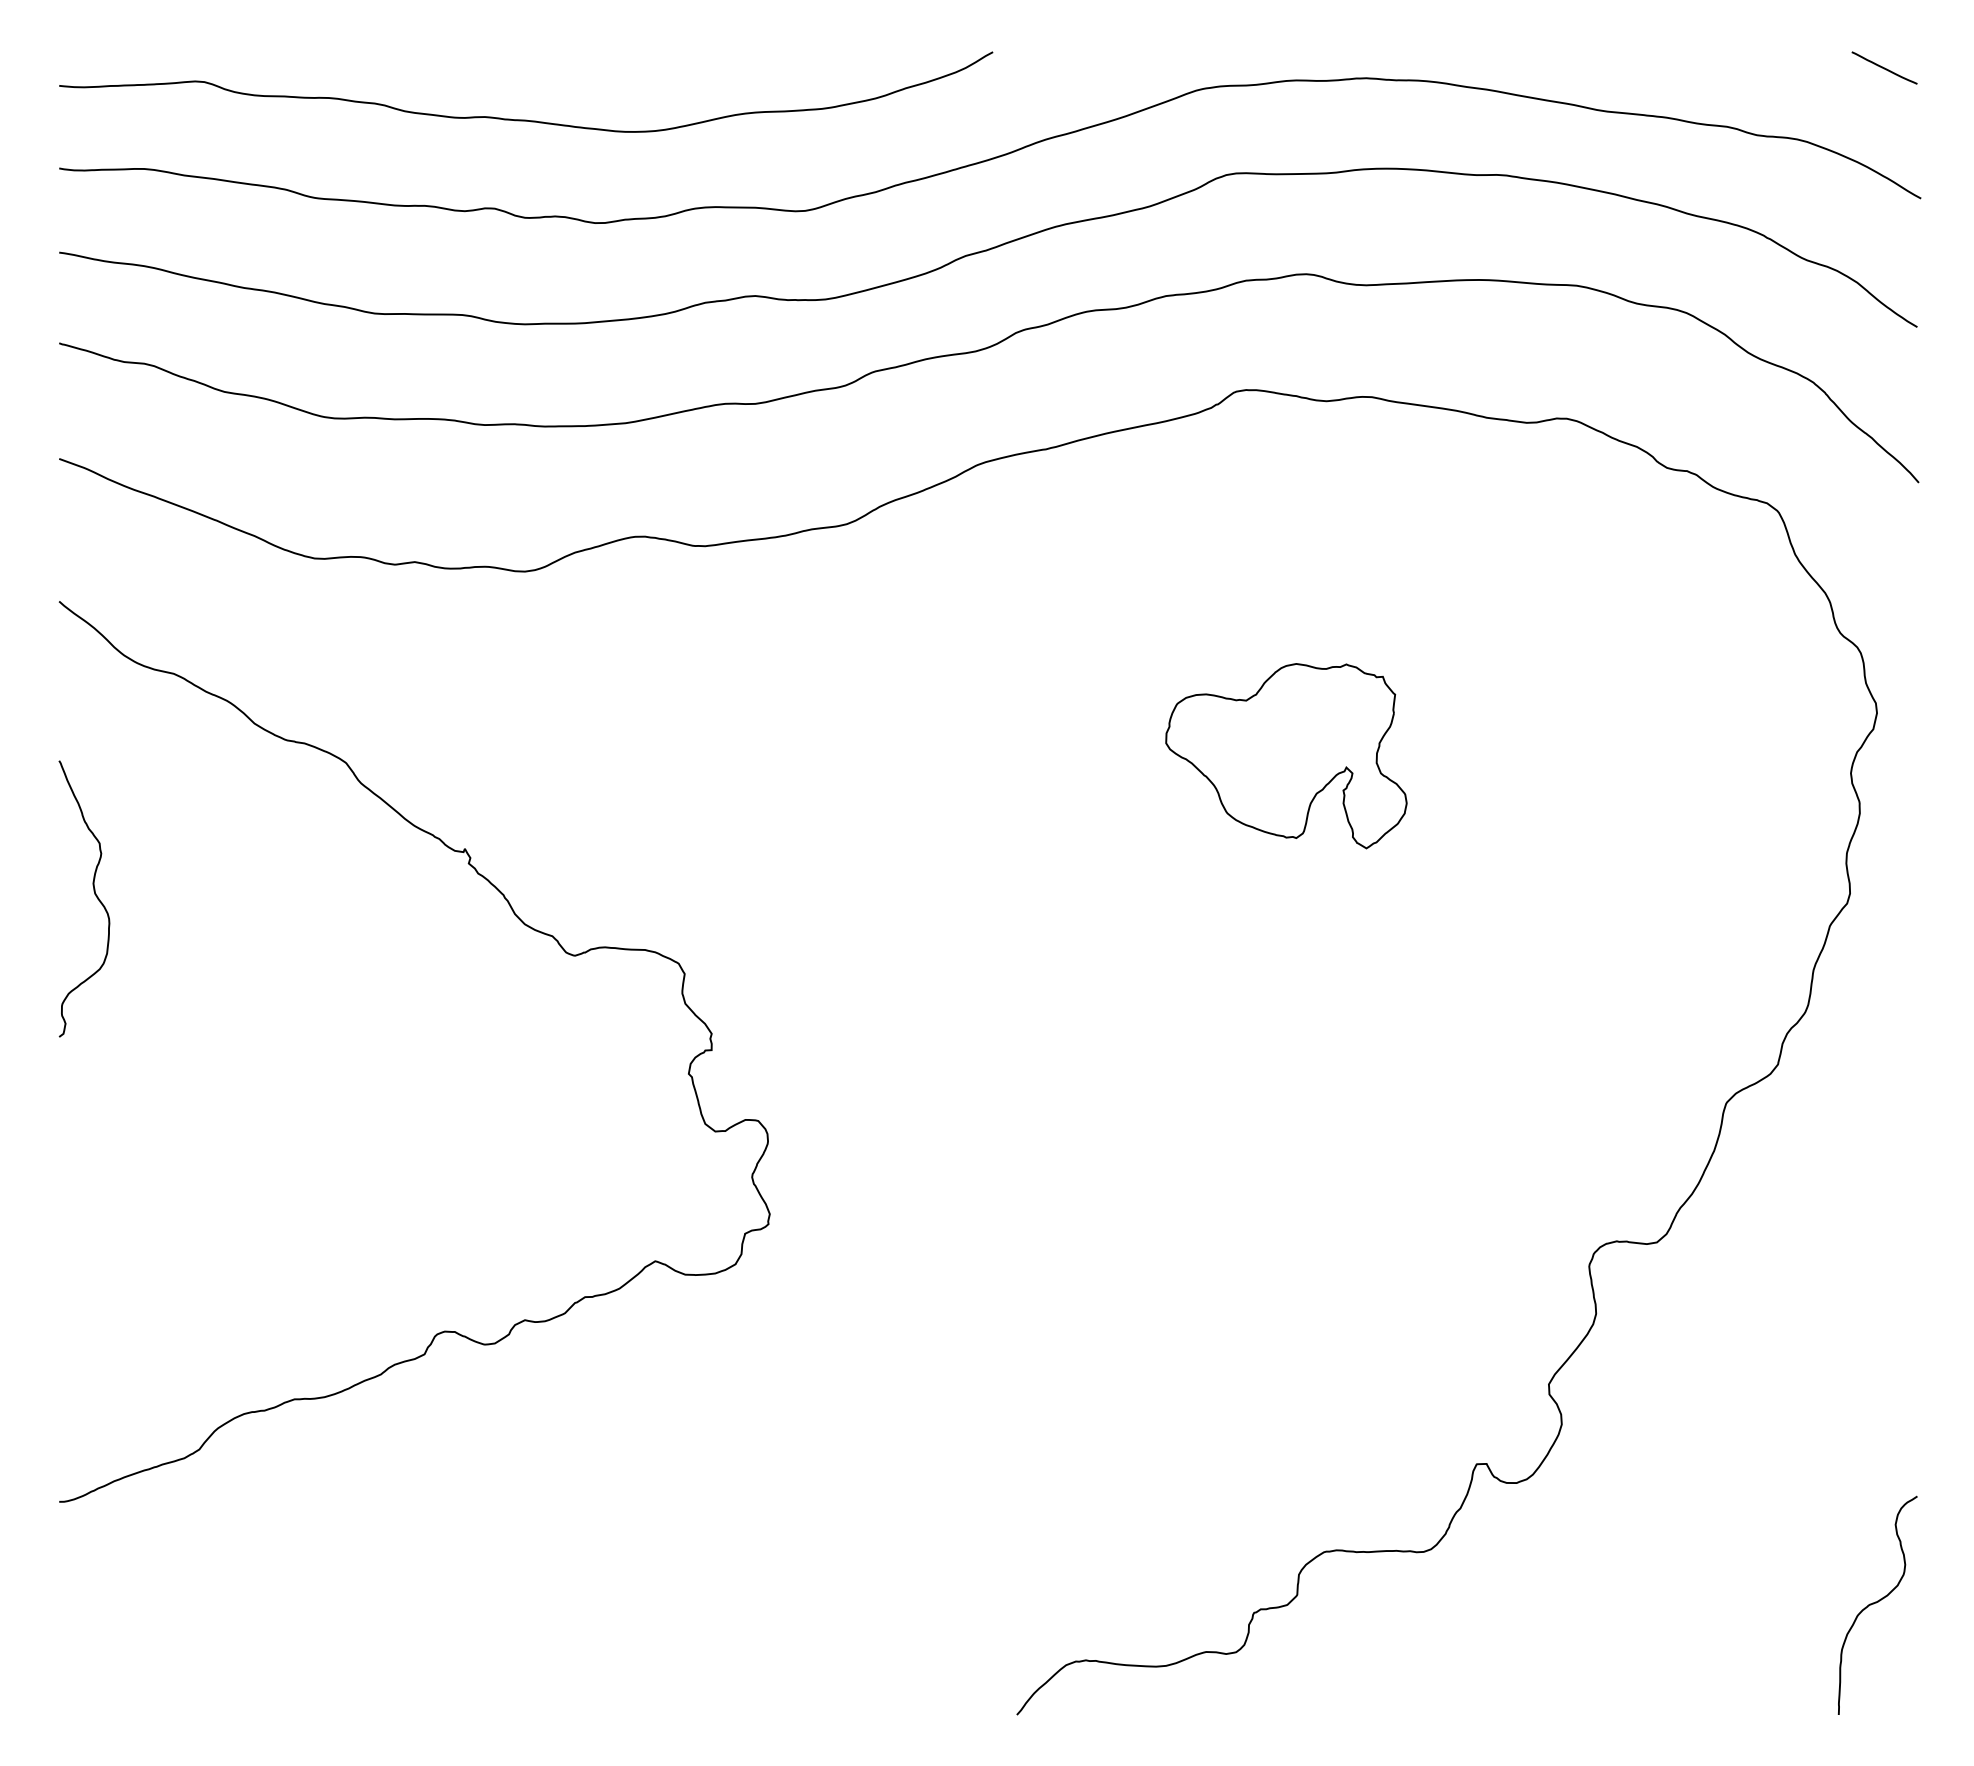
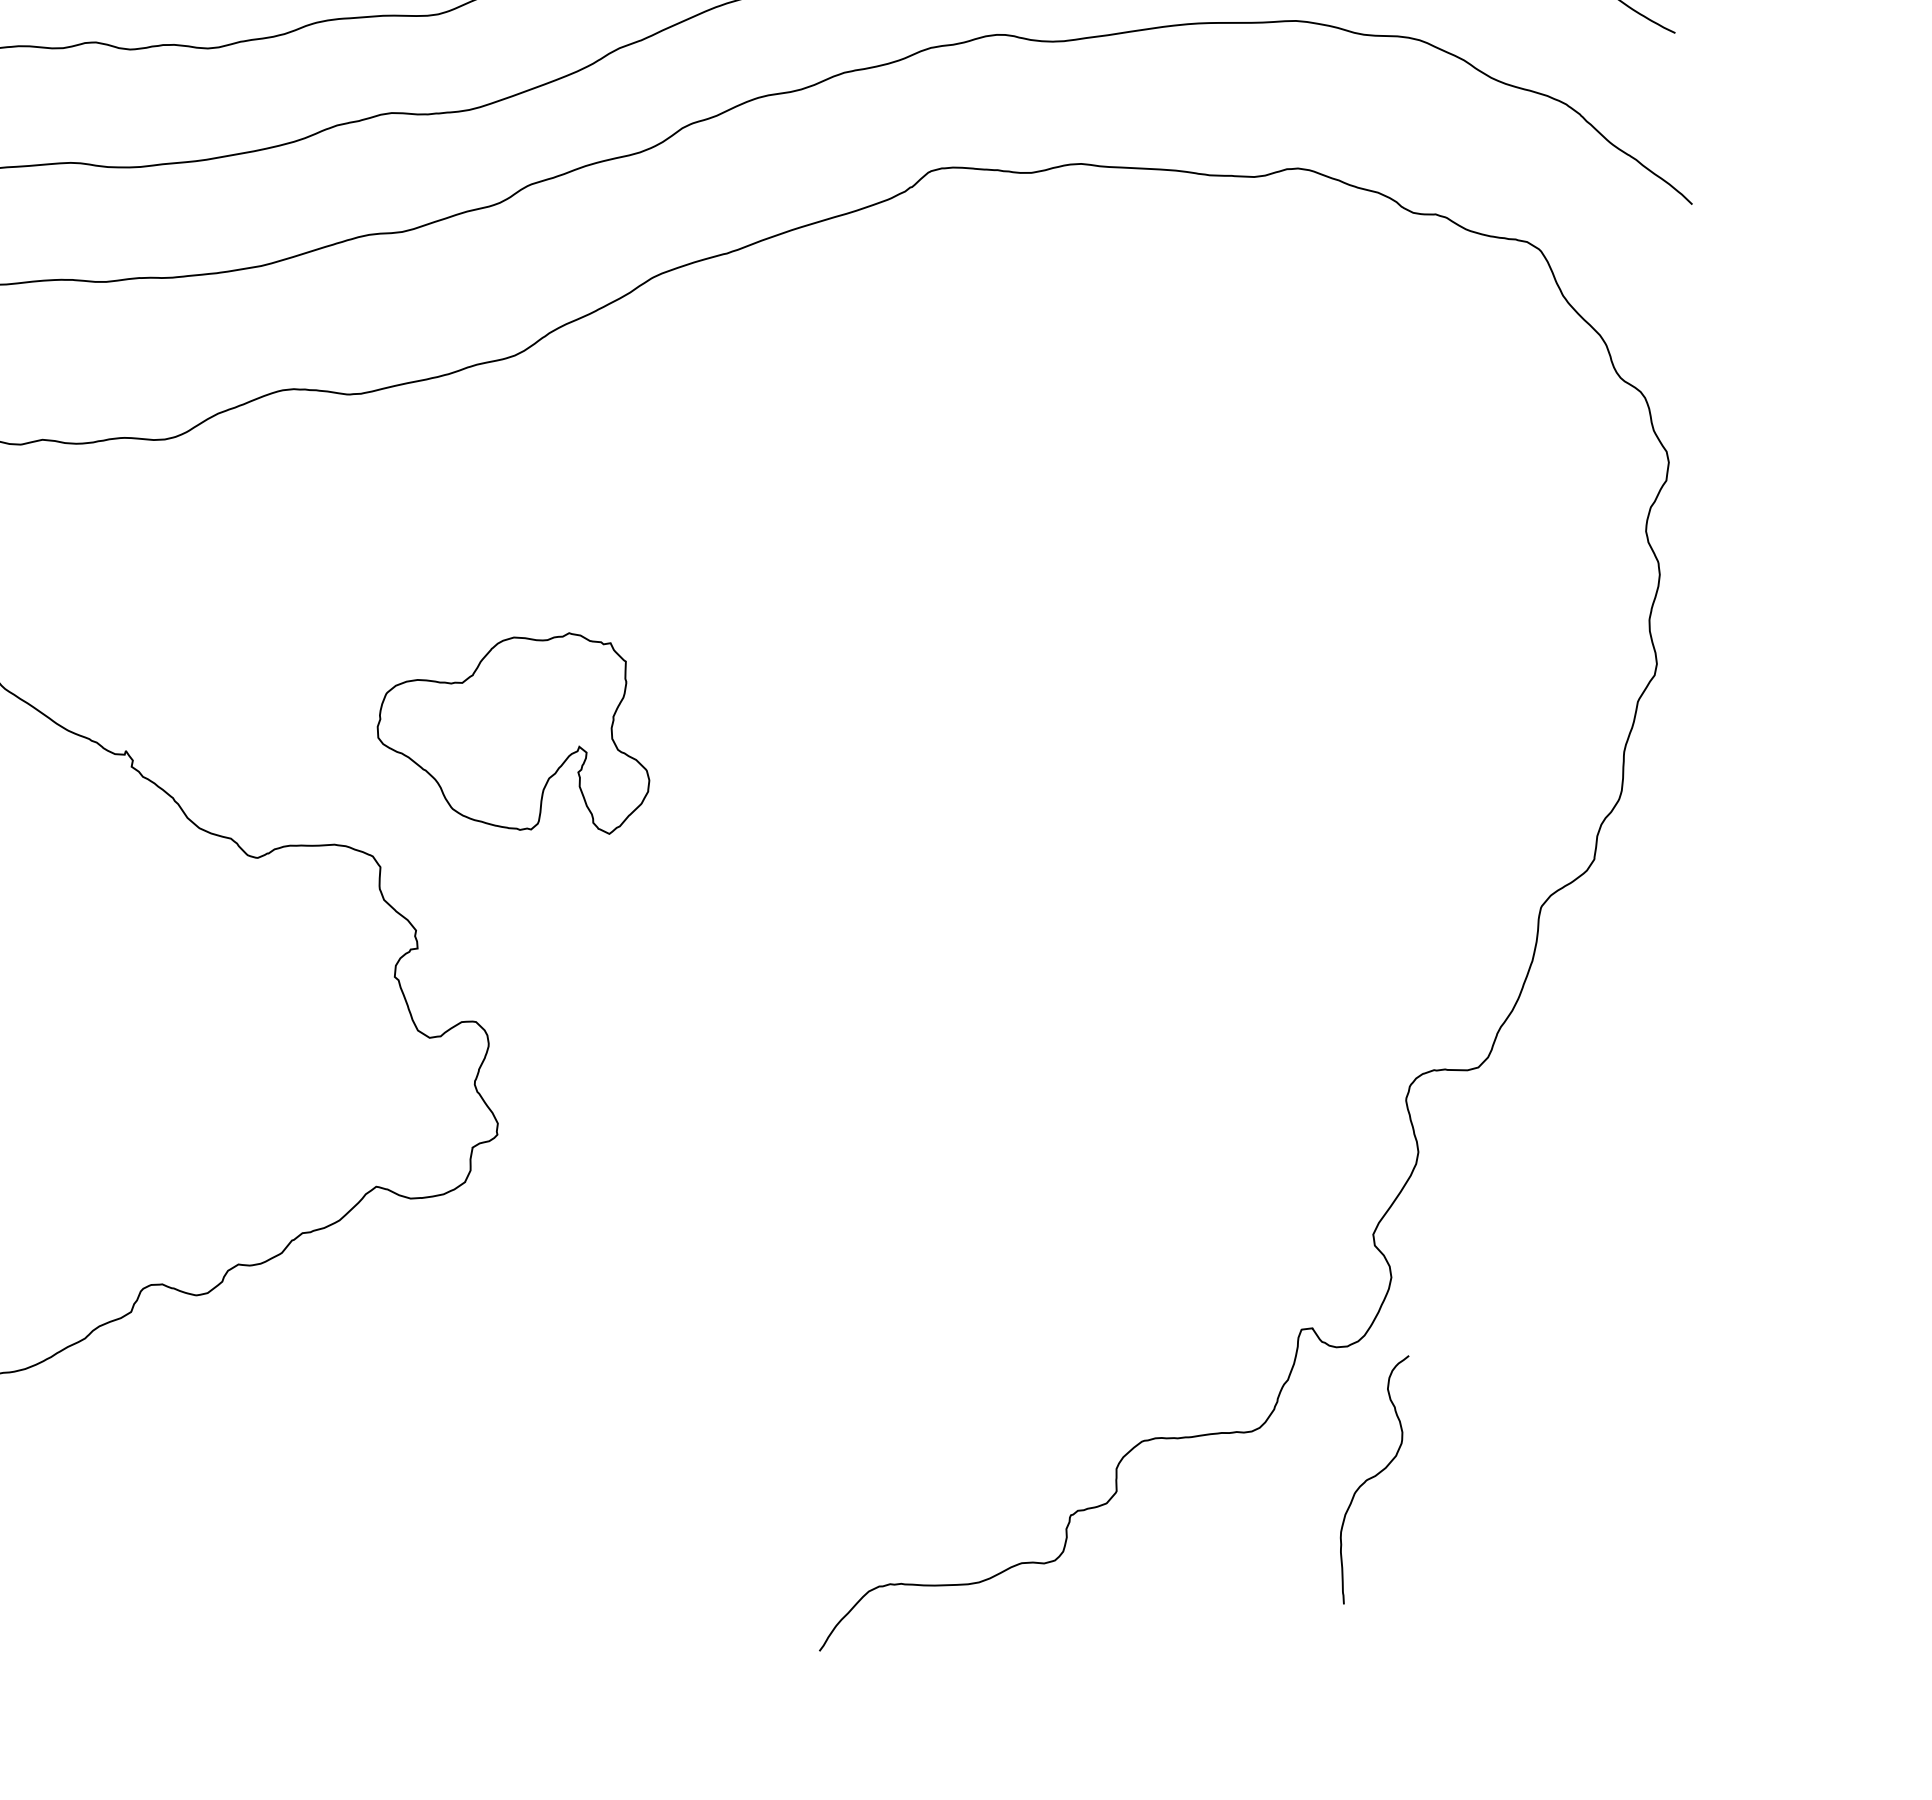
part: (1286, 756) -> (512, 740), moved
curve: (1876, 1603) -> (1374, 1477), moved

